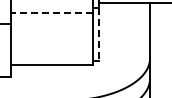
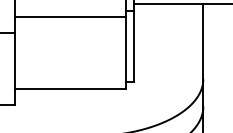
line: (52, 12) -> (71, 17), dashed -> solid
line: (98, 34) -> (133, 46), dashed -> solid

